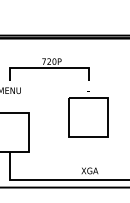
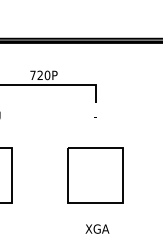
part: (88, 117) -> (95, 175), moved

